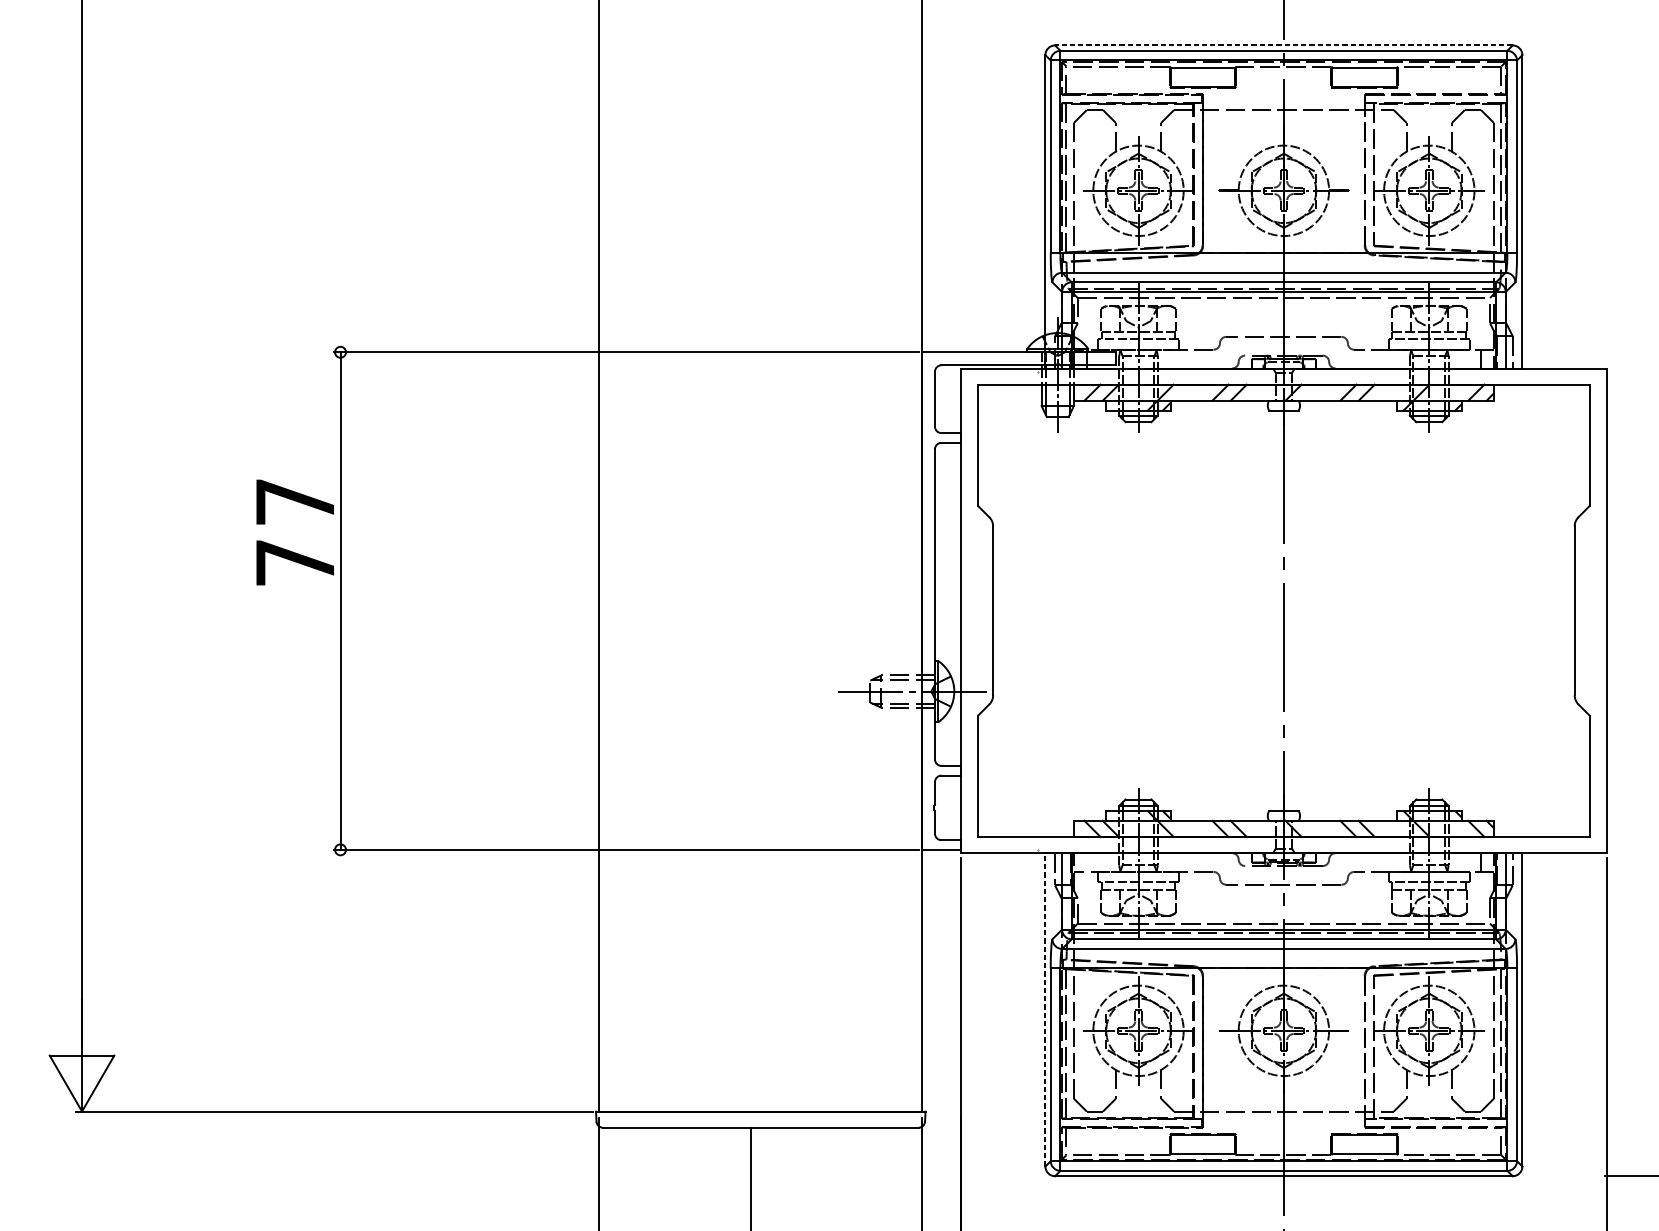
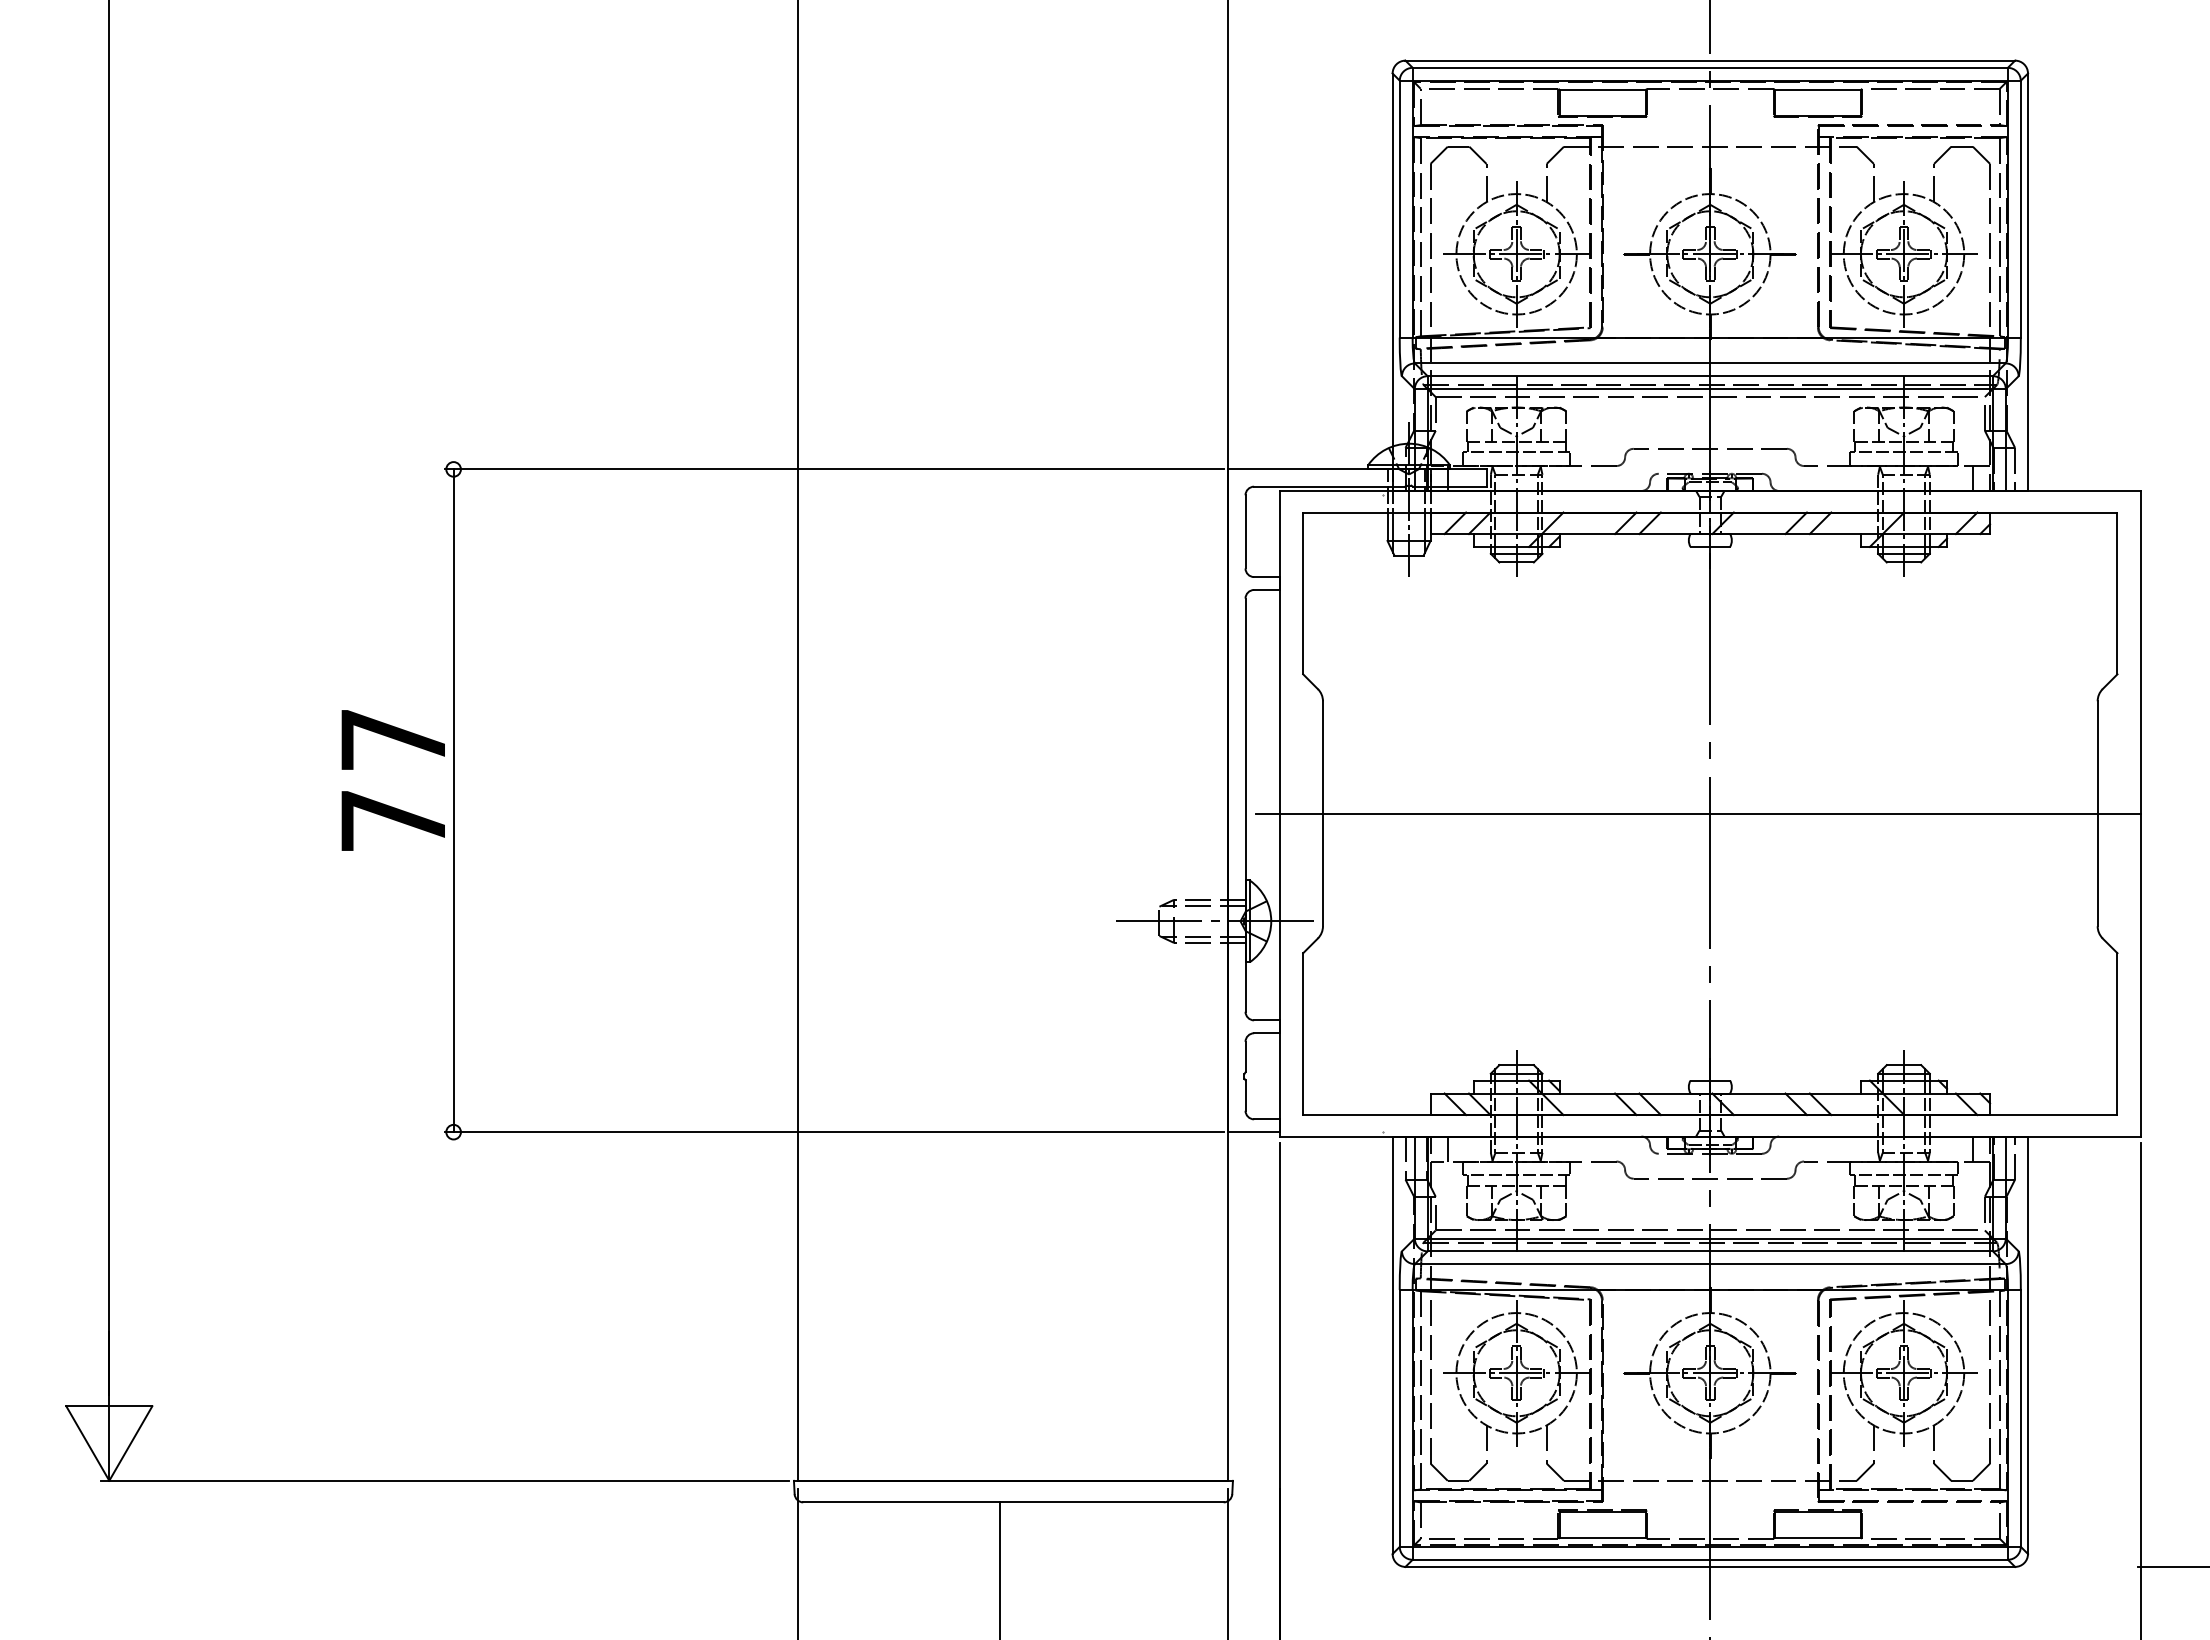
line: (1284, 45) -> (1710, 60), dashed -> solid
text: (294, 532) -> (392, 780), moved
line: (1274, 610) -> (1697, 813), added
line: (1086, 862) -> (1447, 1148), added
line: (1045, 1009) -> (1392, 1345), dashed -> solid

